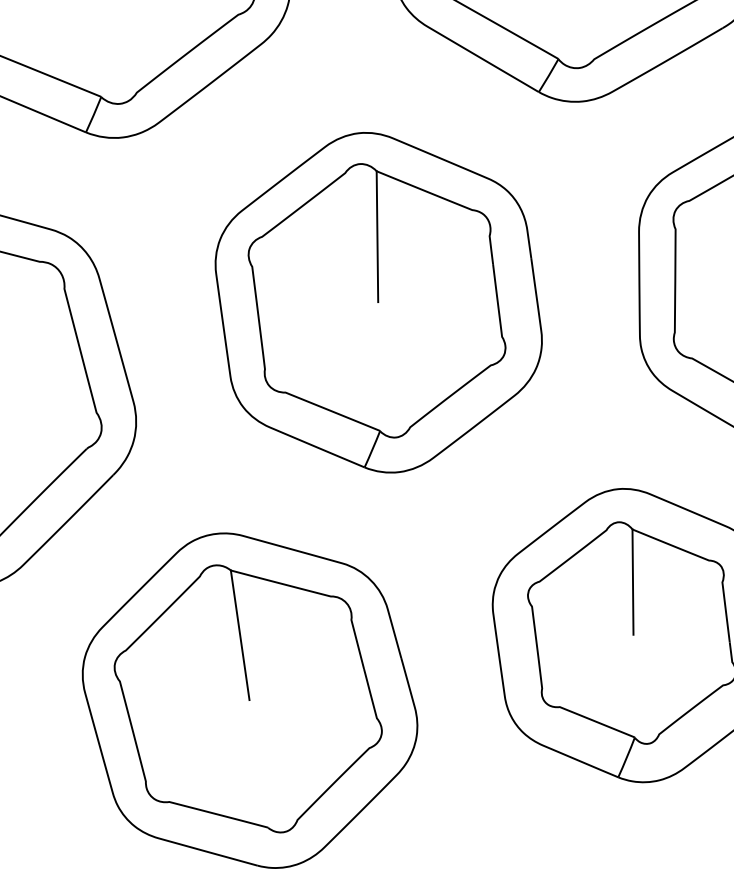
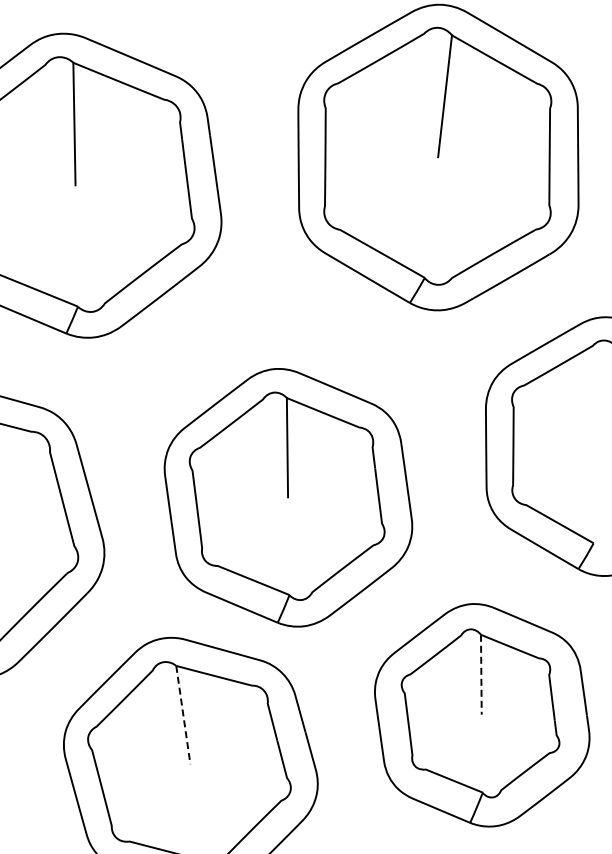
part: (378, 302) -> (288, 497), moved
line: (633, 581) -> (481, 674), solid -> dashed
line: (240, 635) -> (183, 715), solid -> dashed

